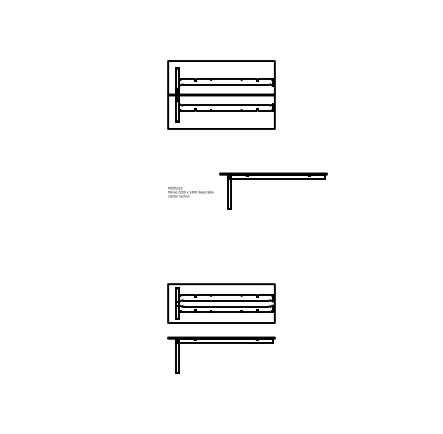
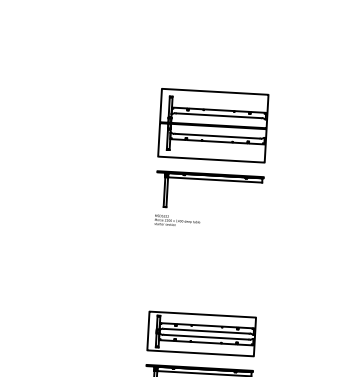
part: (273, 179) -> (210, 180), moved

